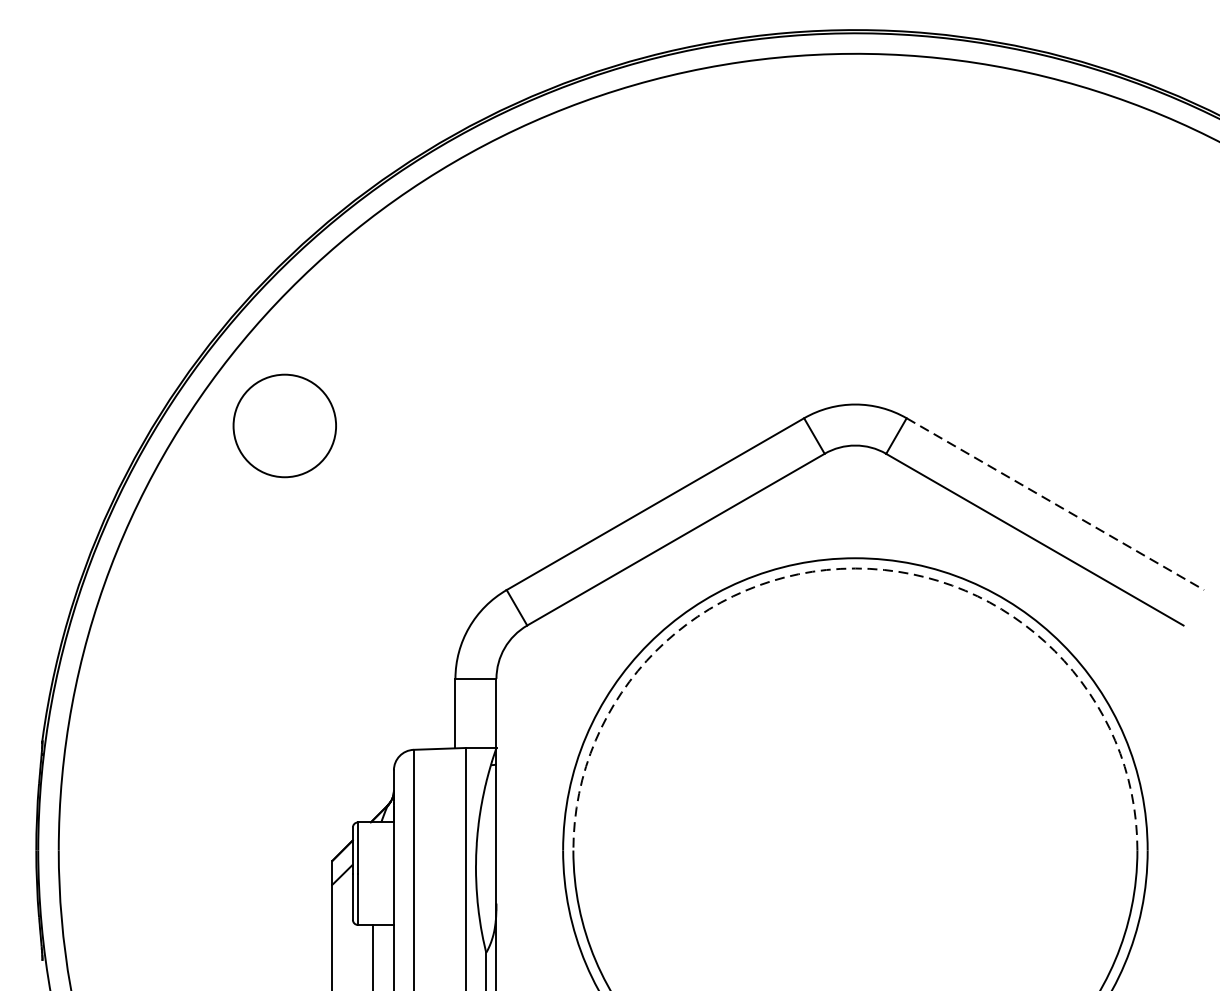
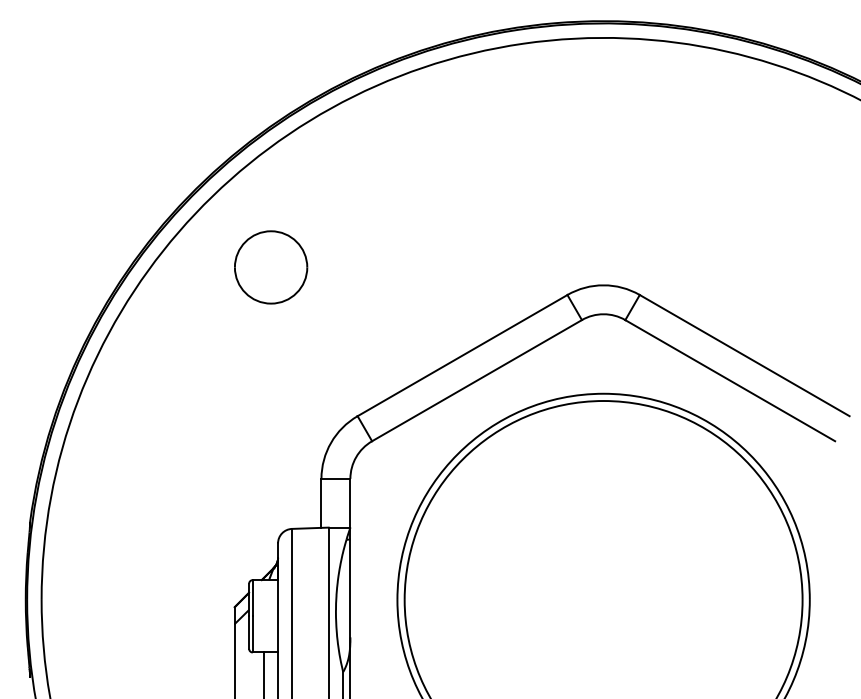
part: (285, 426) -> (271, 267), moved
line: (1056, 504) -> (745, 355), dashed -> solid
arc: (855, 569) -> (603, 401), dashed -> solid

